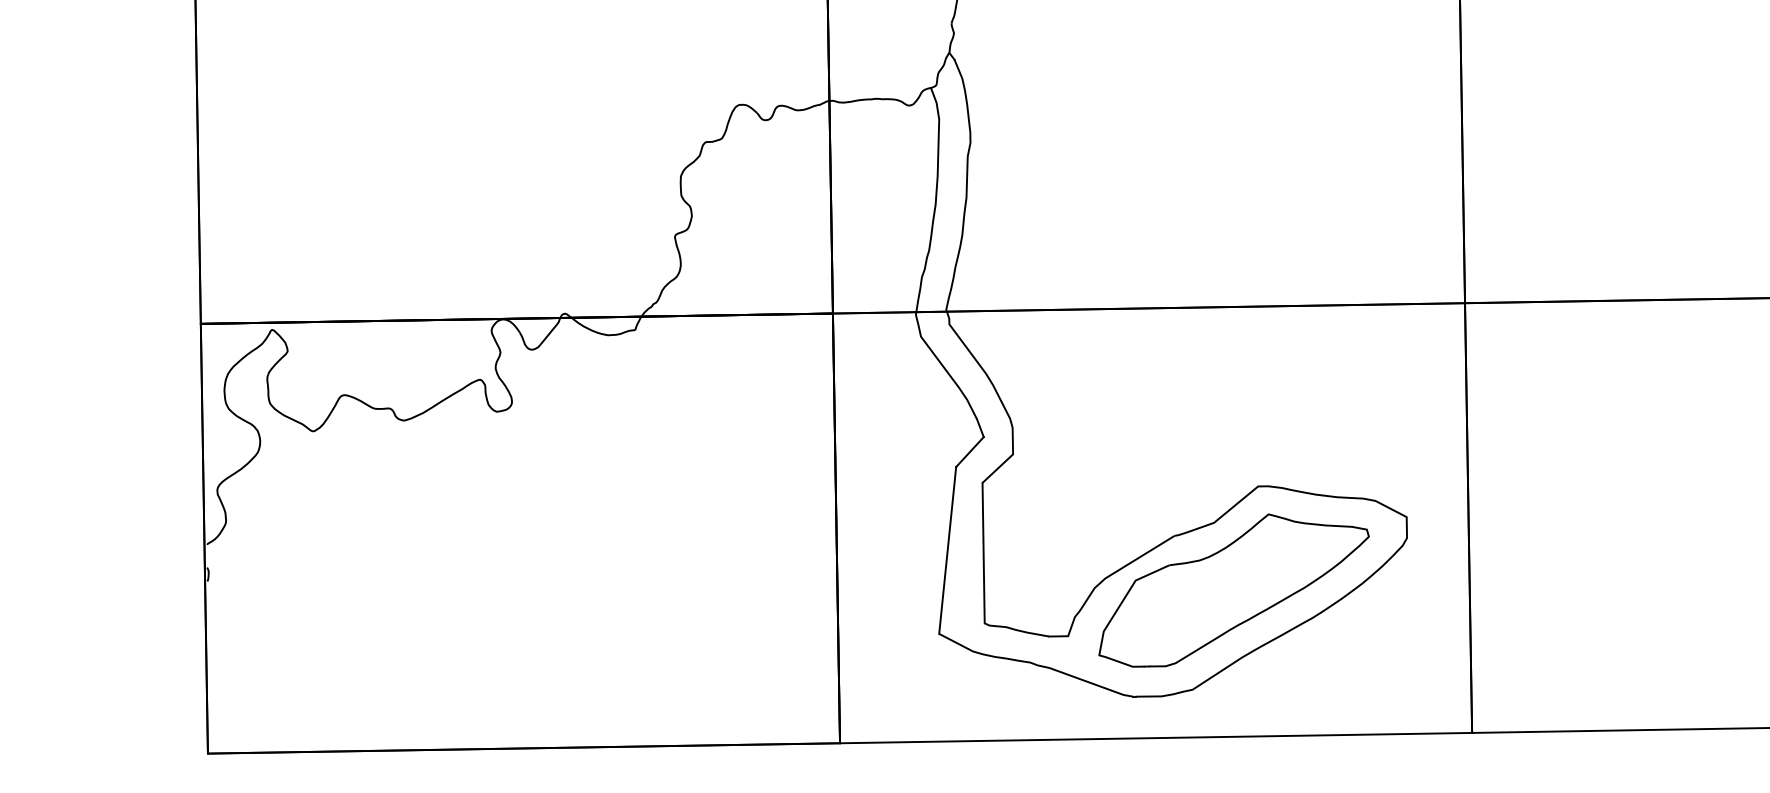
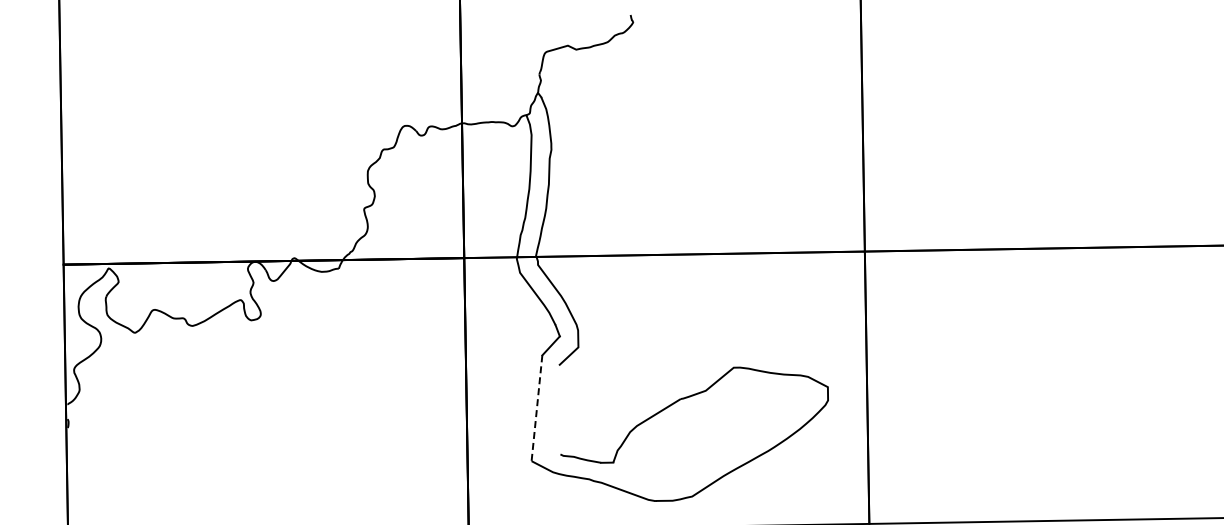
line: (946, 550) -> (536, 408), solid -> dashed
line: (983, 552) -> (559, 409), removed
part: (1234, 590) -> (718, 433), removed

